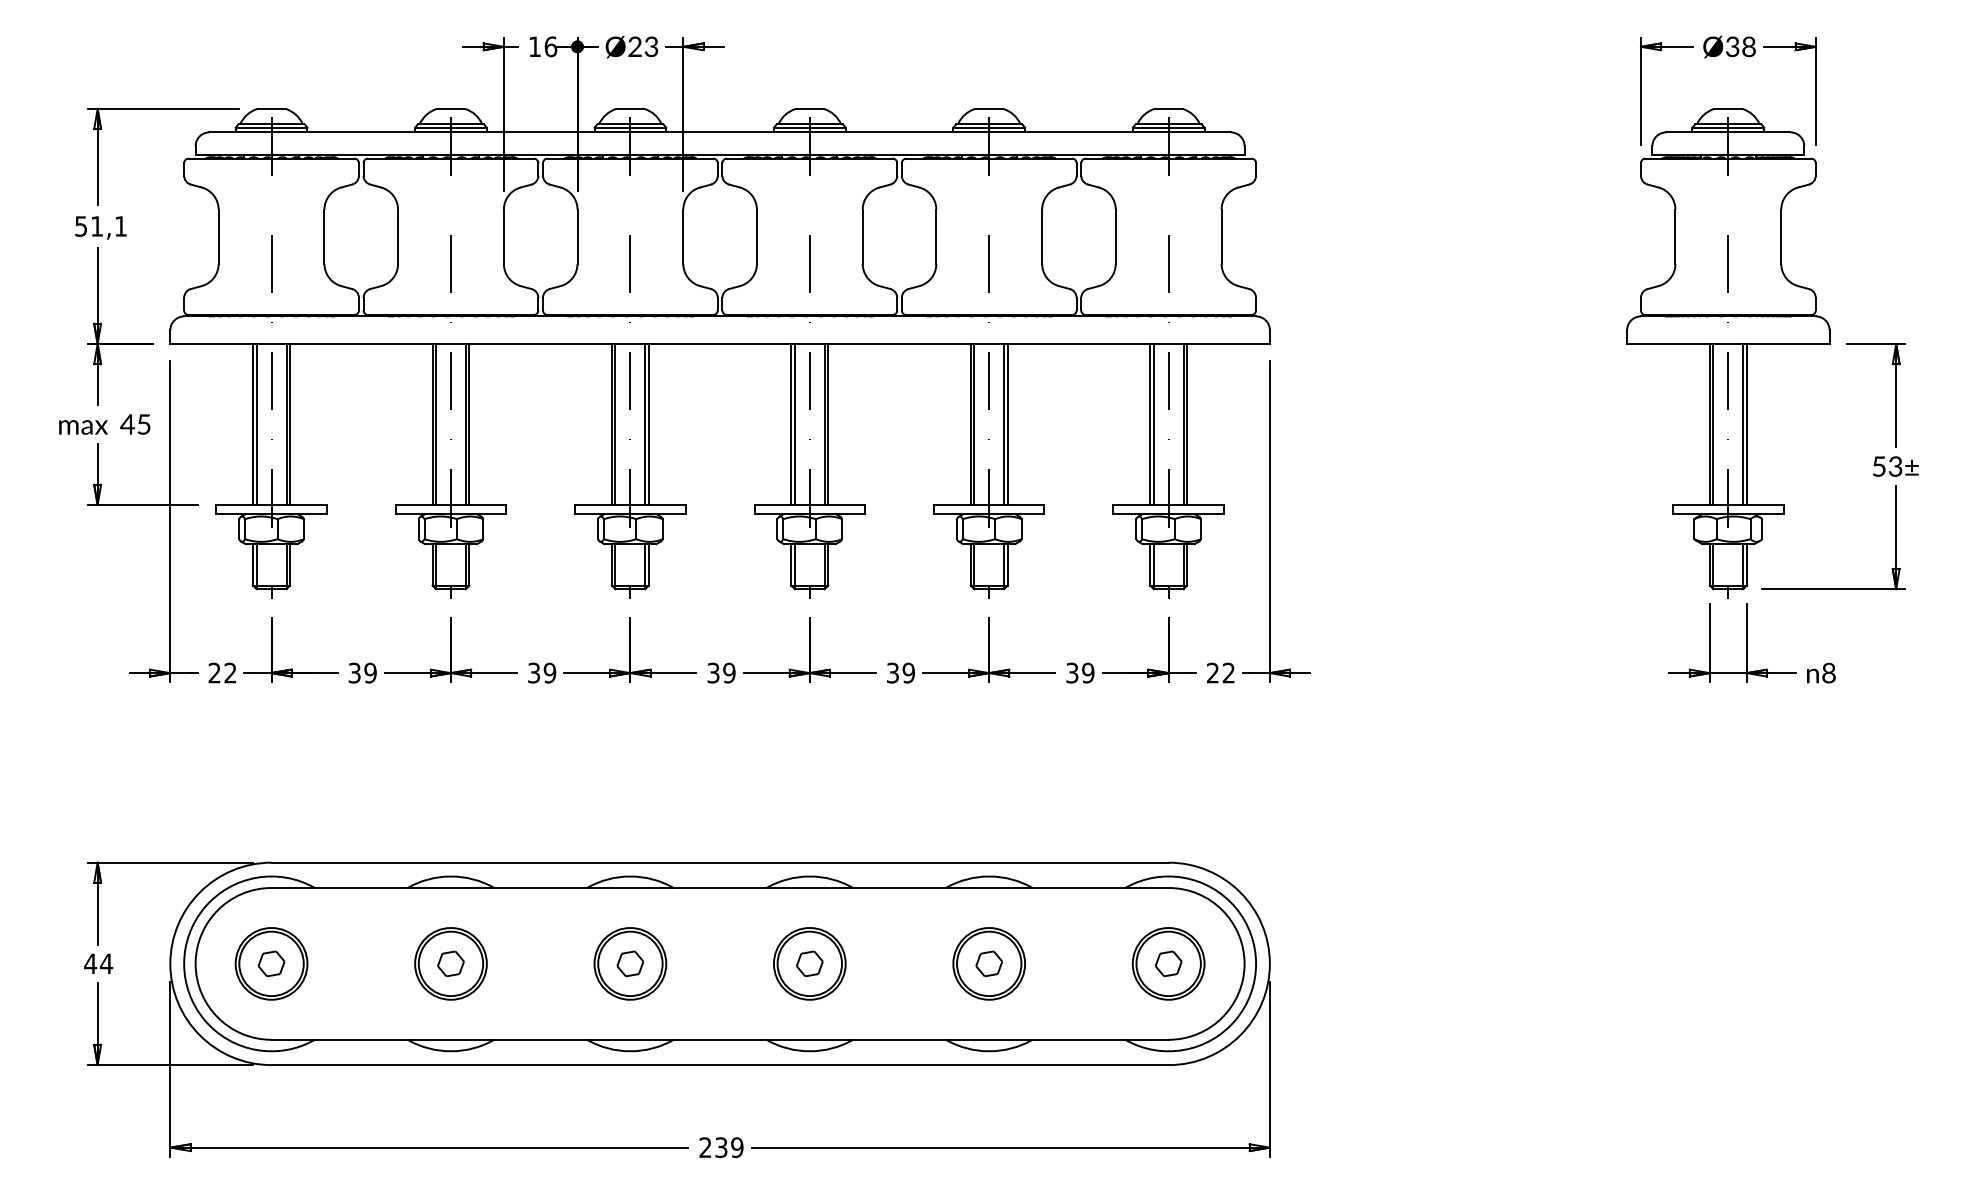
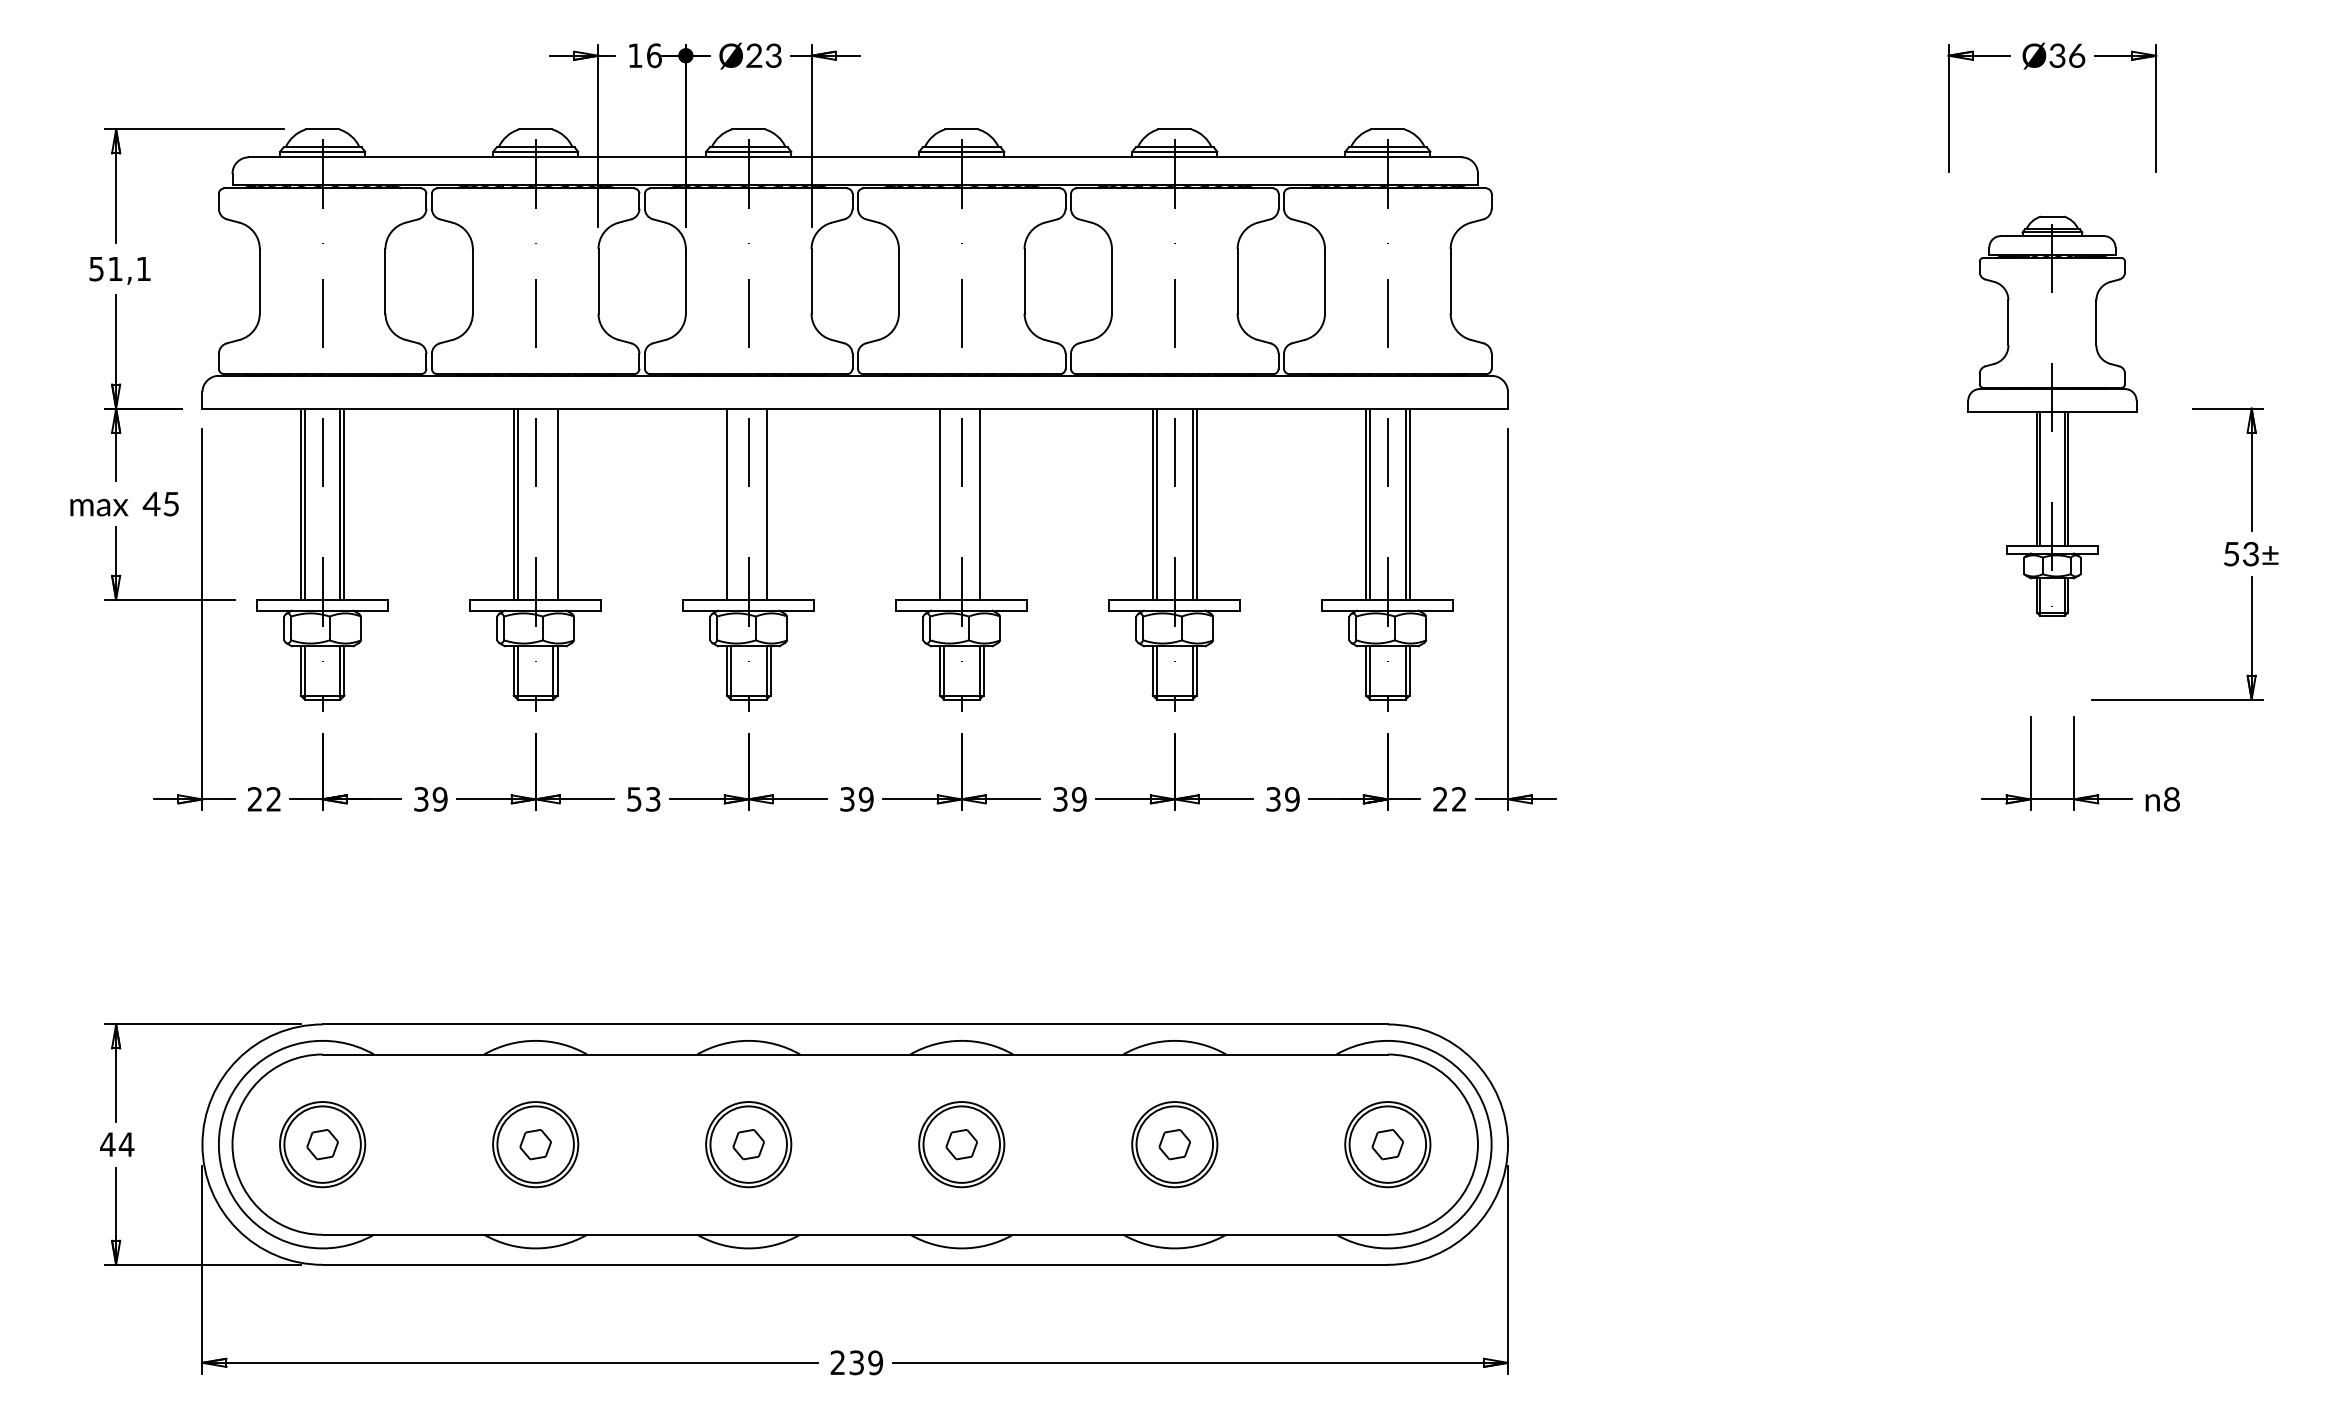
text: (1749, 46) -> (2077, 55), Ø38 -> Ø36
part: (1728, 353) -> (2052, 419), size x0.7
line: (465, 423) -> (553, 503), removed
line: (615, 423) -> (730, 503), removed
line: (648, 423) -> (770, 503), removed
line: (794, 423) -> (943, 503), removed
line: (828, 423) -> (983, 503), removed
text: (542, 673) -> (644, 799), 39 -> 53

